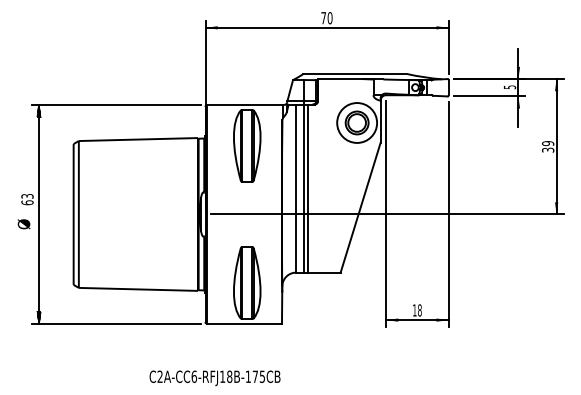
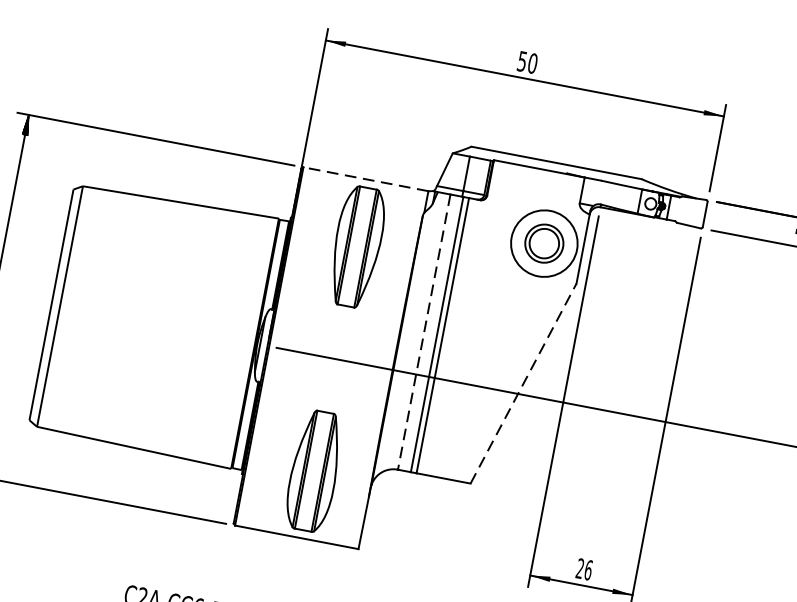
text: (323, 18) -> (521, 62), 70 -> 50
line: (244, 105) -> (365, 179), solid -> dashed
line: (296, 189) -> (424, 333), solid -> dashed
line: (360, 207) -> (523, 383), solid -> dashed
text: (416, 310) -> (582, 569), 18 -> 26

